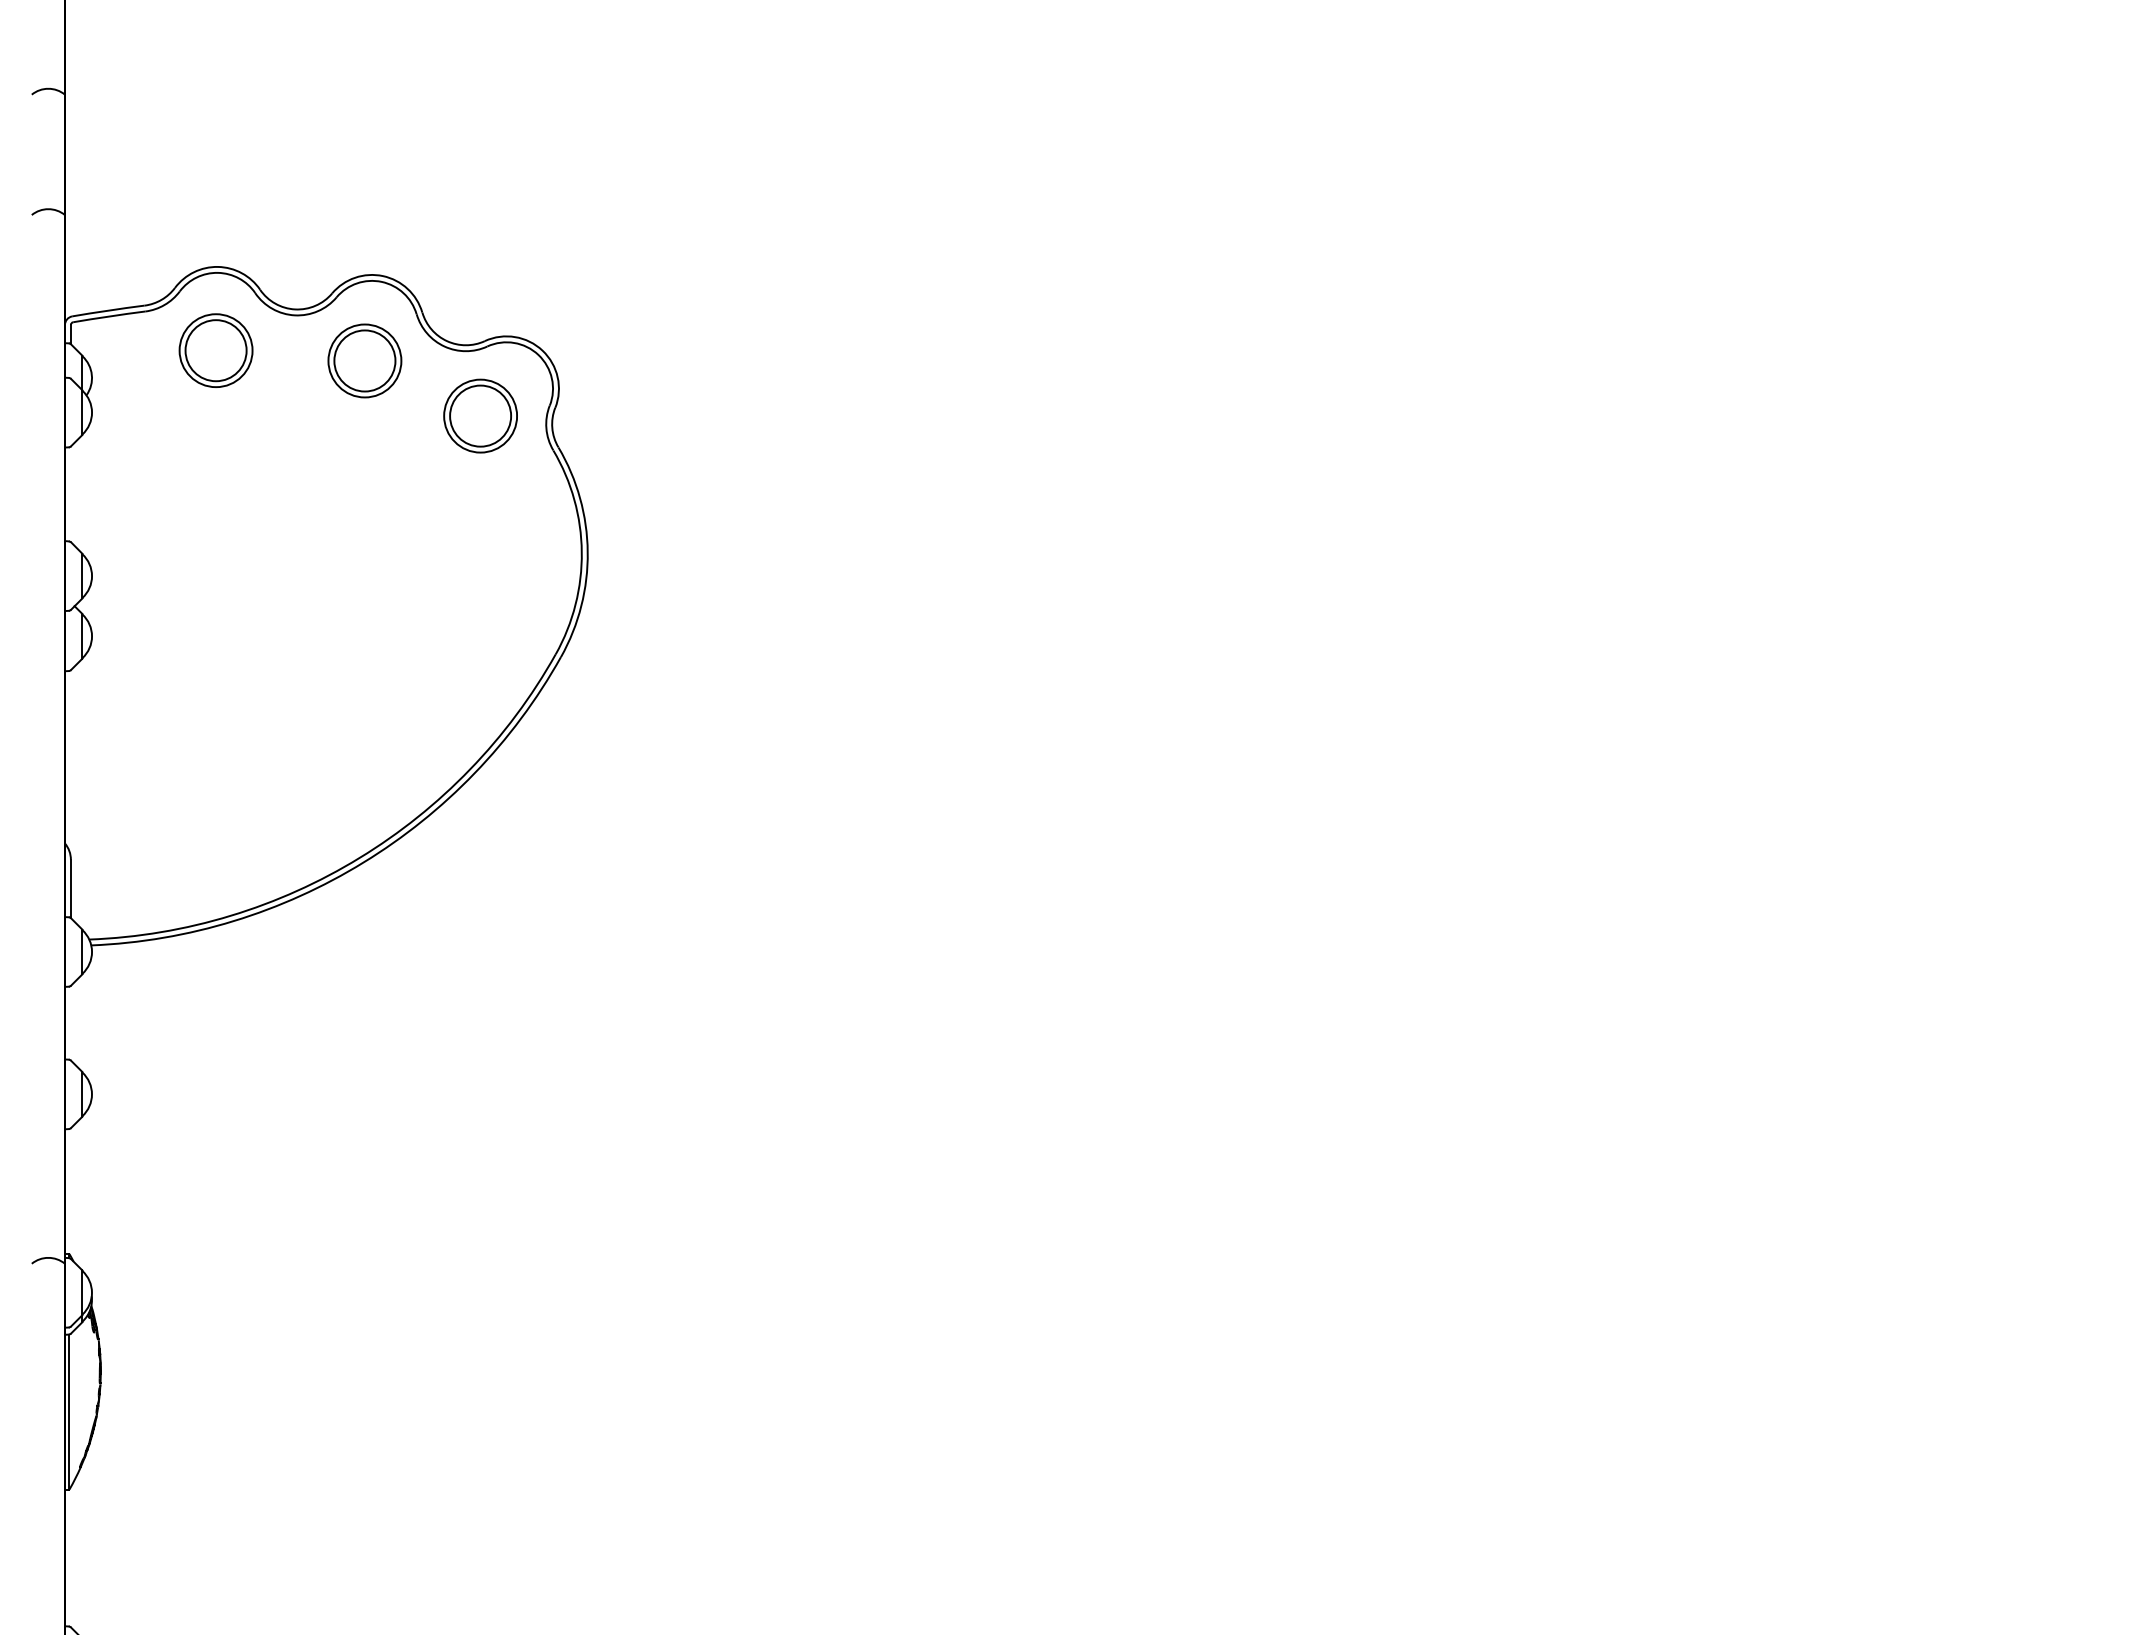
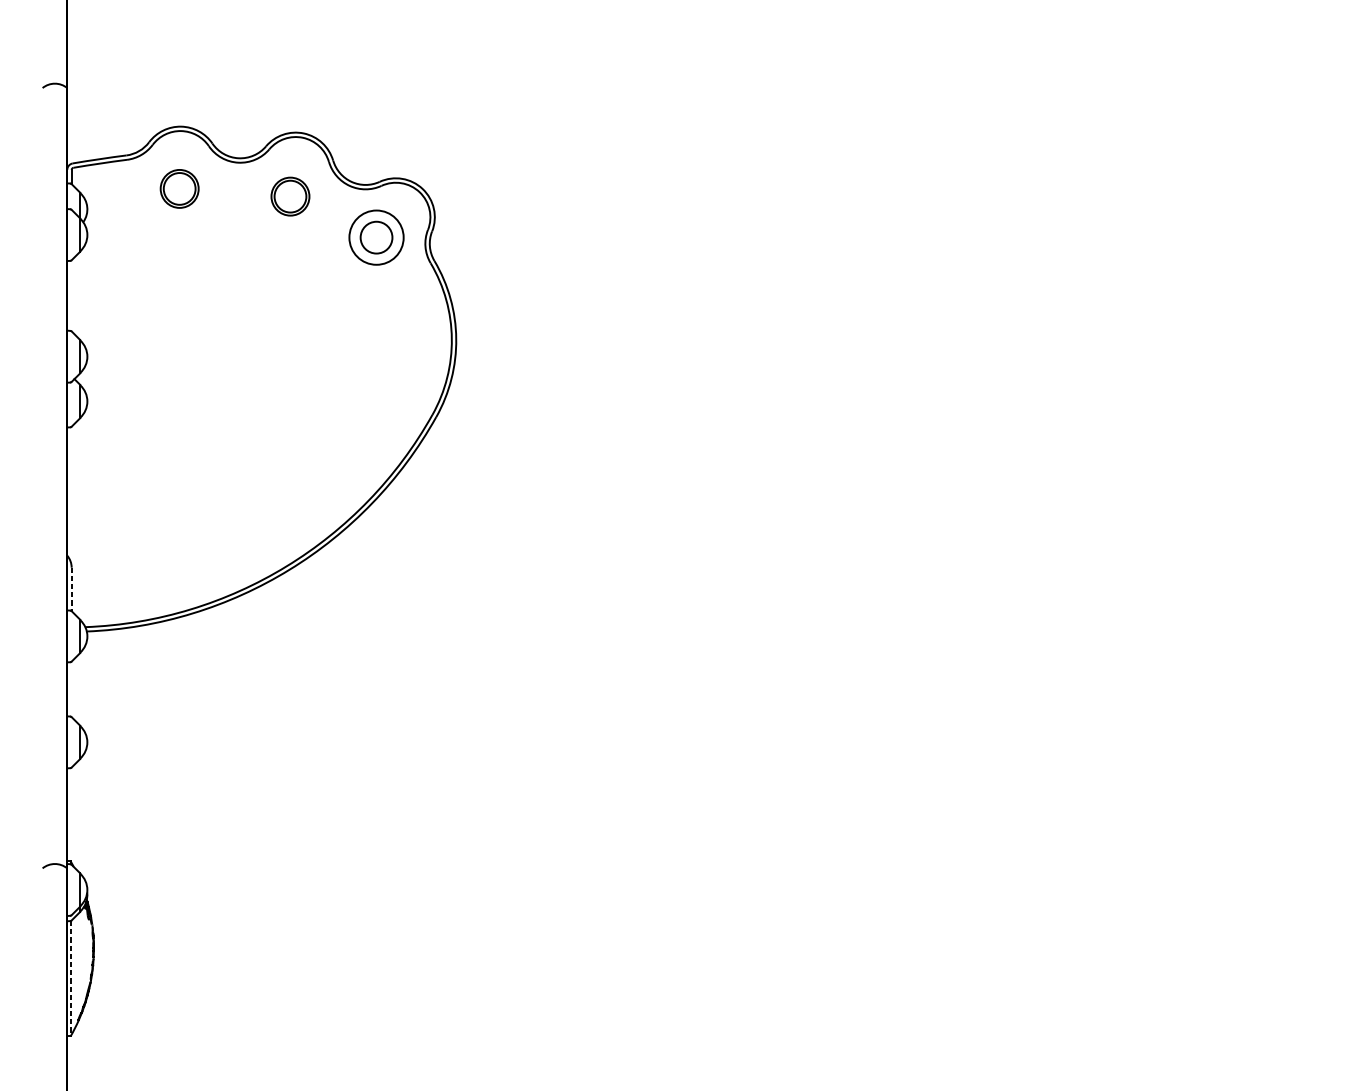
part: (215, 350) -> (179, 188), size x0.7
part: (364, 360) -> (290, 196), size x0.7
circle: (480, 415) -> (376, 237), size x0.7
line: (70, 889) -> (71, 589), solid -> dashed
line: (69, 1412) -> (70, 979), solid -> dashed

